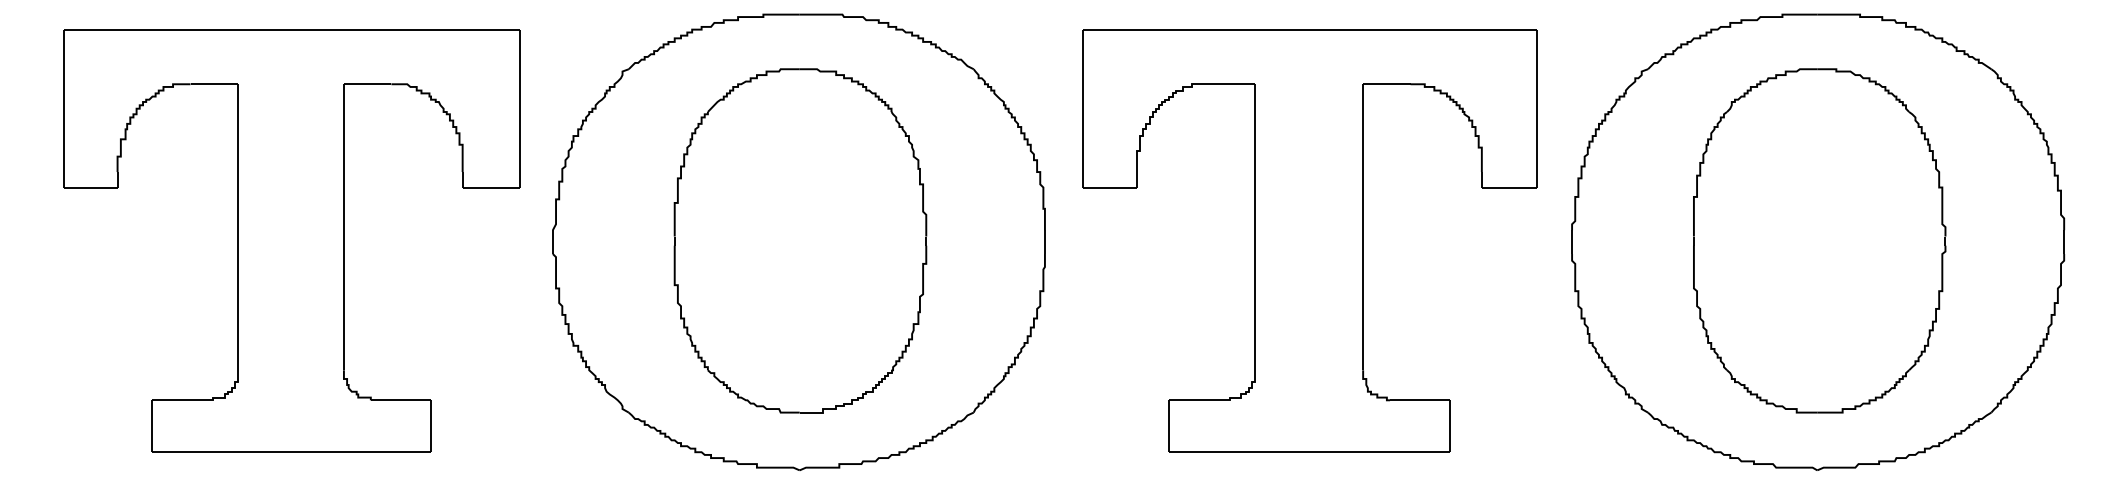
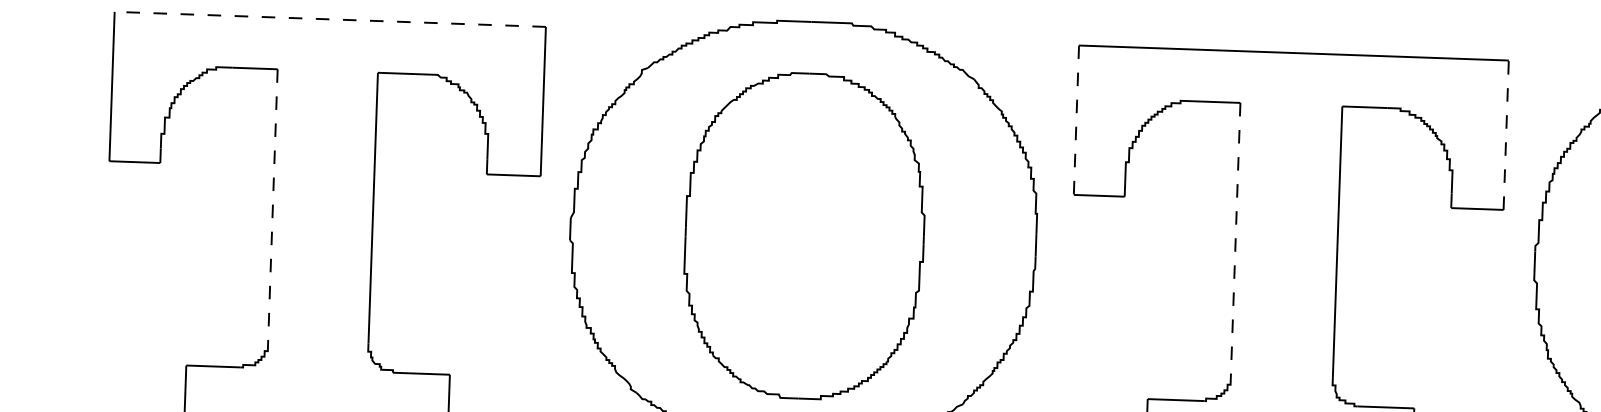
line: (291, 29) -> (330, 19), solid -> dashed
line: (1083, 108) -> (1076, 120), solid -> dashed
line: (1537, 108) -> (1506, 135), solid -> dashed
line: (237, 227) -> (272, 204), solid -> dashed
line: (1255, 227) -> (1235, 238), solid -> dashed

